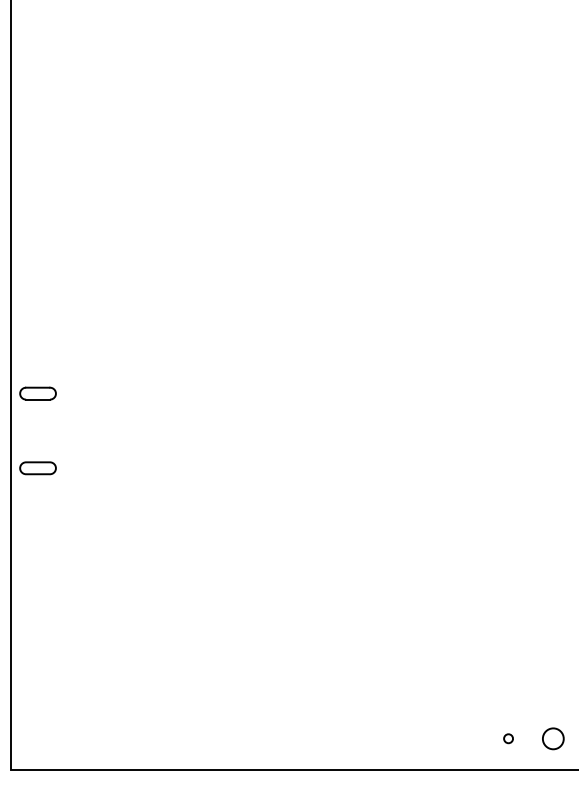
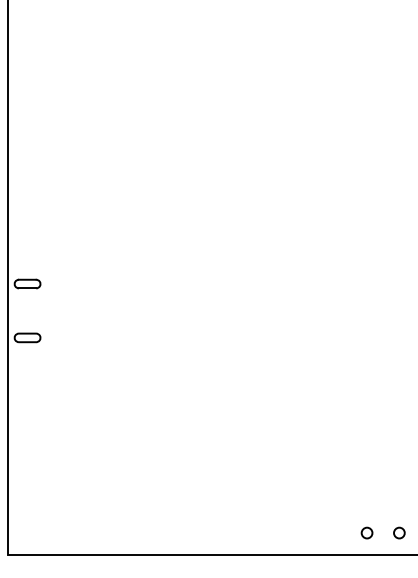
circle: (507, 737) -> (366, 532), size x1.67
circle: (553, 737) -> (399, 532), size x0.71

